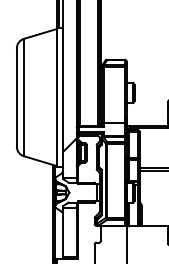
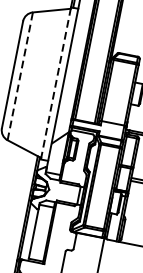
line: (23, 97) -> (19, 76), solid -> dashed
line: (56, 97) -> (55, 83), solid -> dashed

